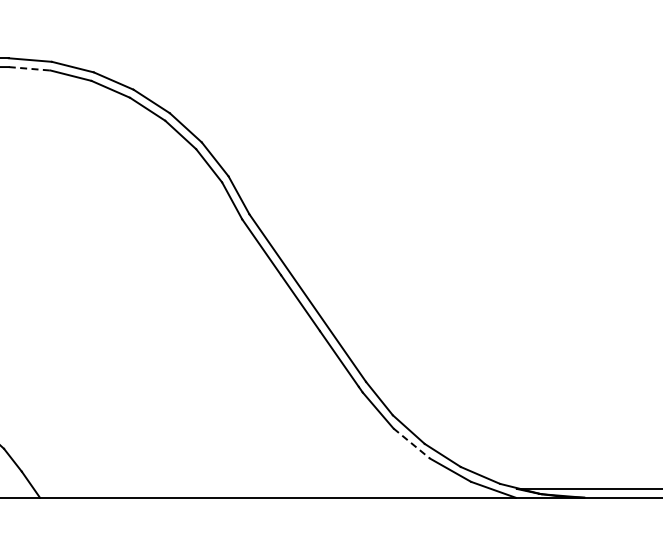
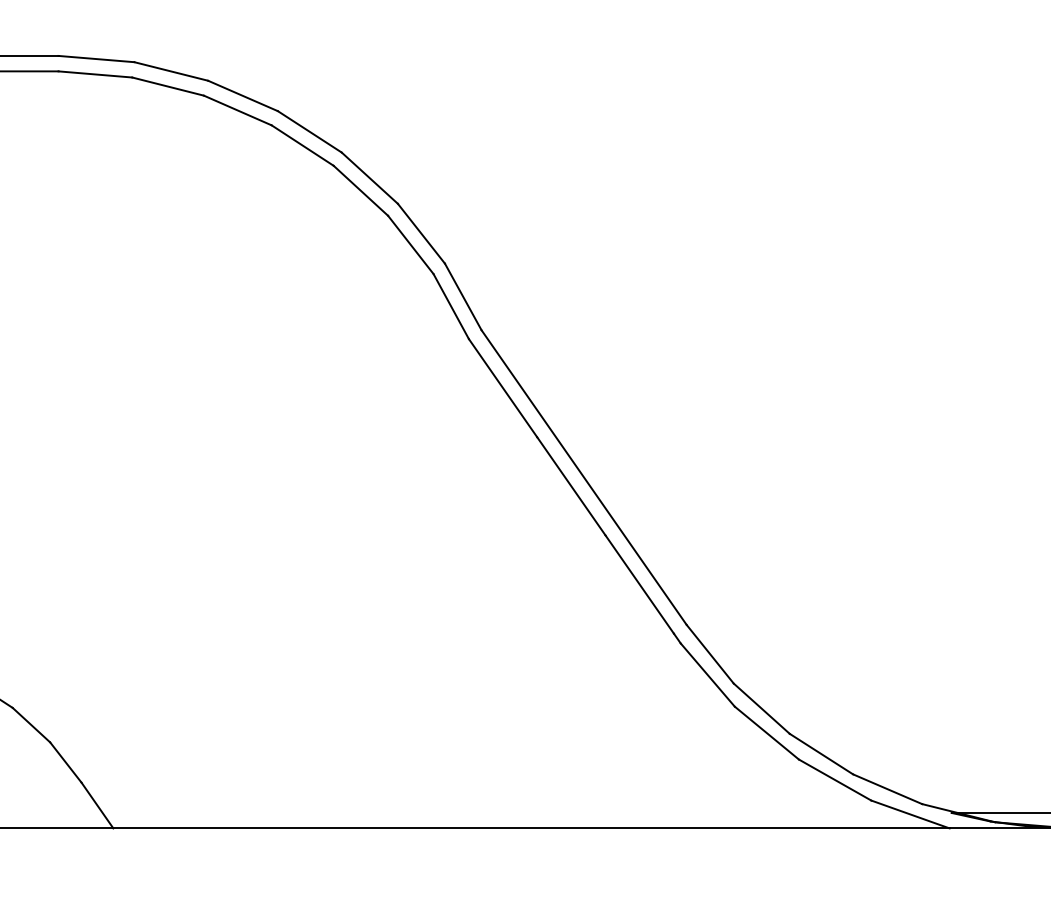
line: (30, 68) -> (96, 73), dashed -> solid
line: (411, 443) -> (766, 733), dashed -> solid

